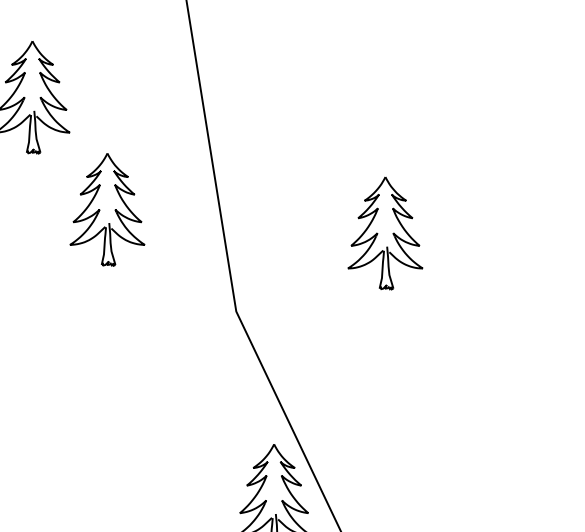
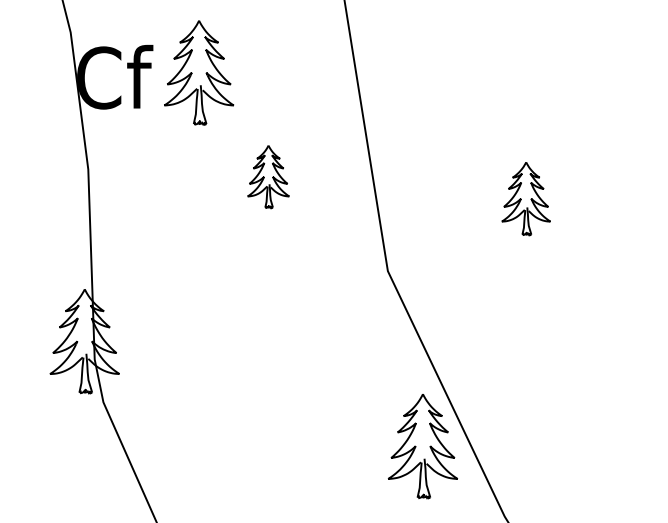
part: (107, 209) -> (268, 176), size x0.6
part: (385, 233) -> (526, 198), size x0.7

